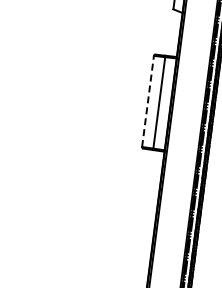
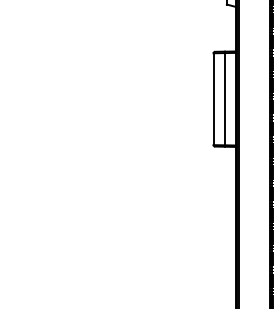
line: (147, 101) -> (213, 99), dashed -> solid

